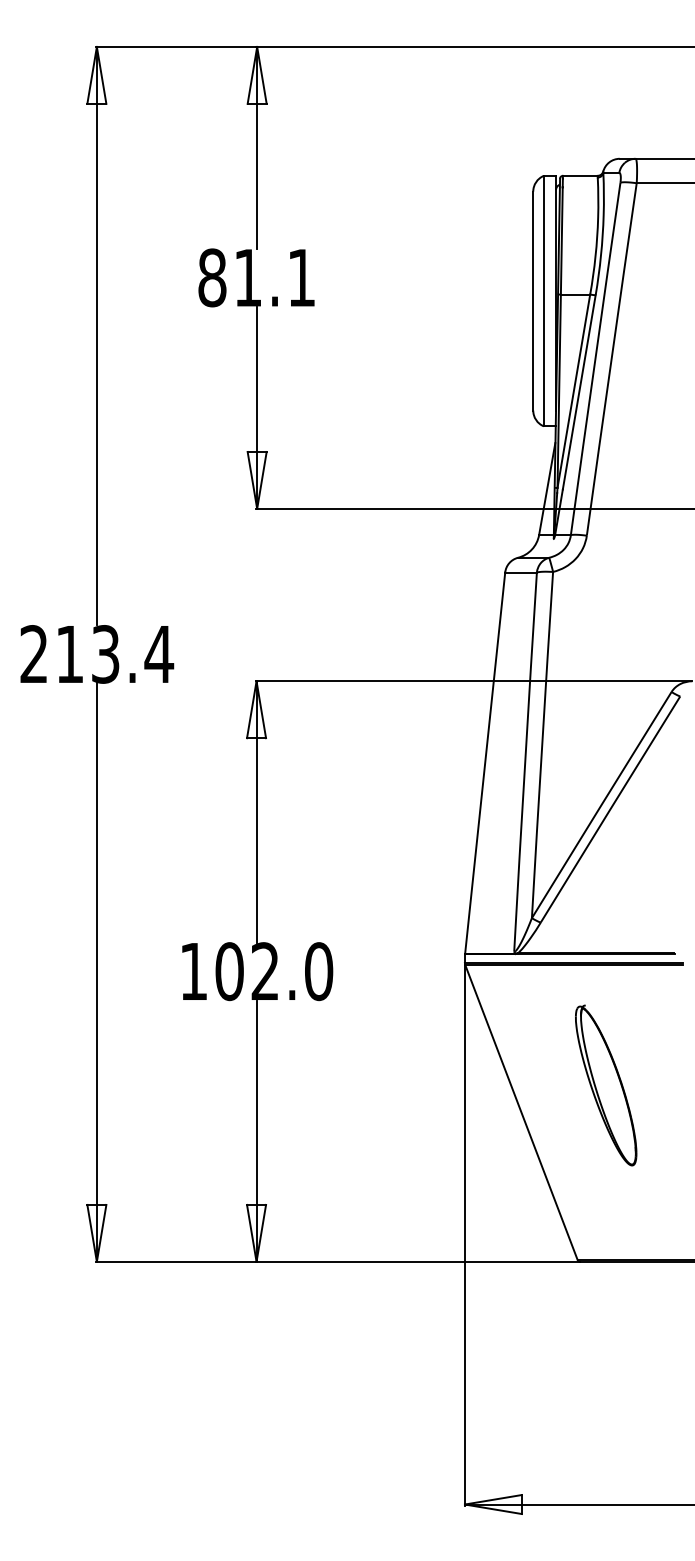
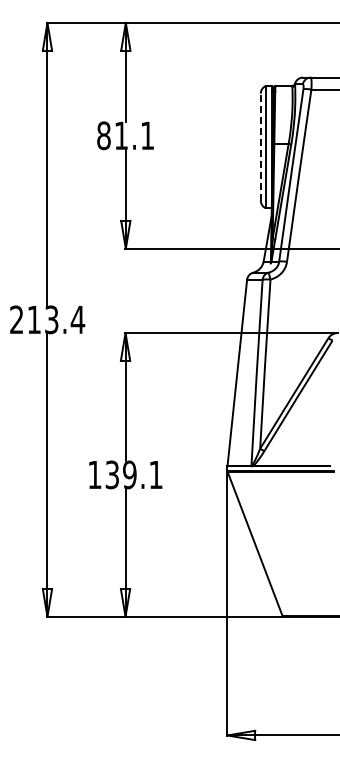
line: (532, 301) -> (260, 147), solid -> dashed
text: (272, 970) -> (133, 474), 102.0 -> 139.1
part: (606, 1085) -> (296, 530), removed

